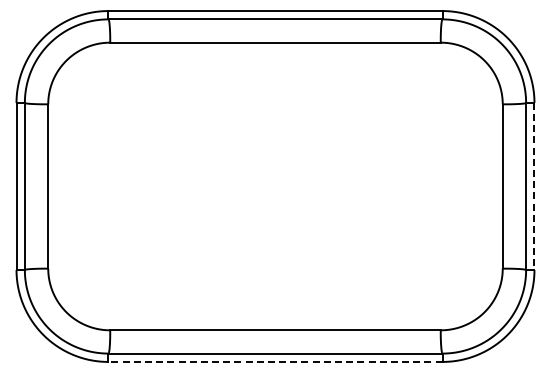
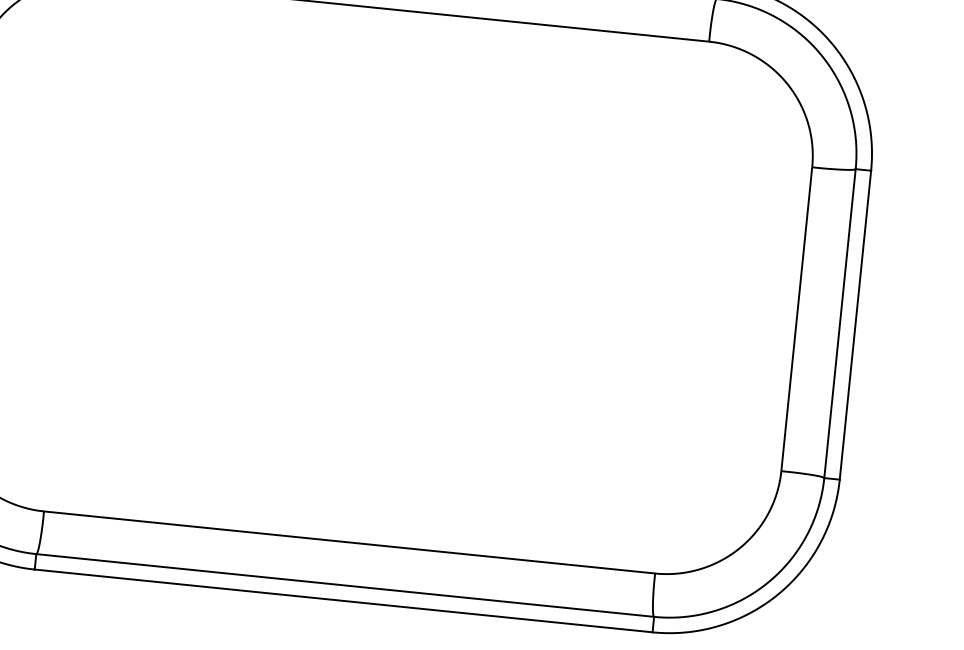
line: (534, 186) -> (855, 325), dashed -> solid
line: (275, 361) -> (343, 600), dashed -> solid

